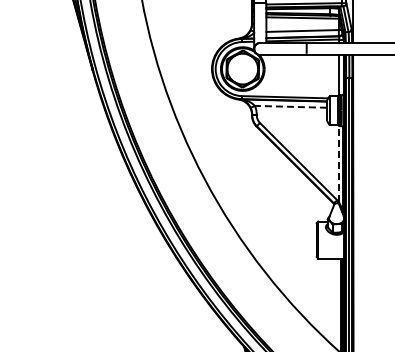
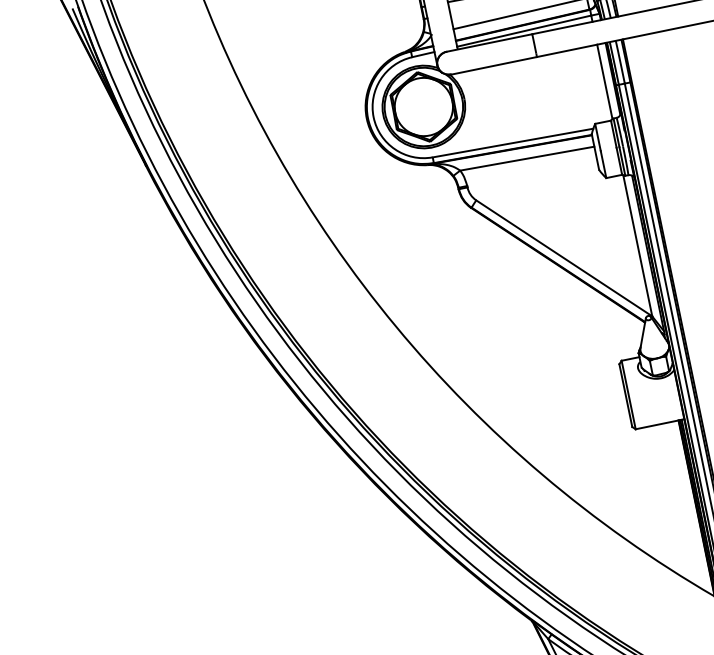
line: (290, 106) -> (526, 158), dashed -> solid
line: (338, 163) -> (637, 245), dashed -> solid

